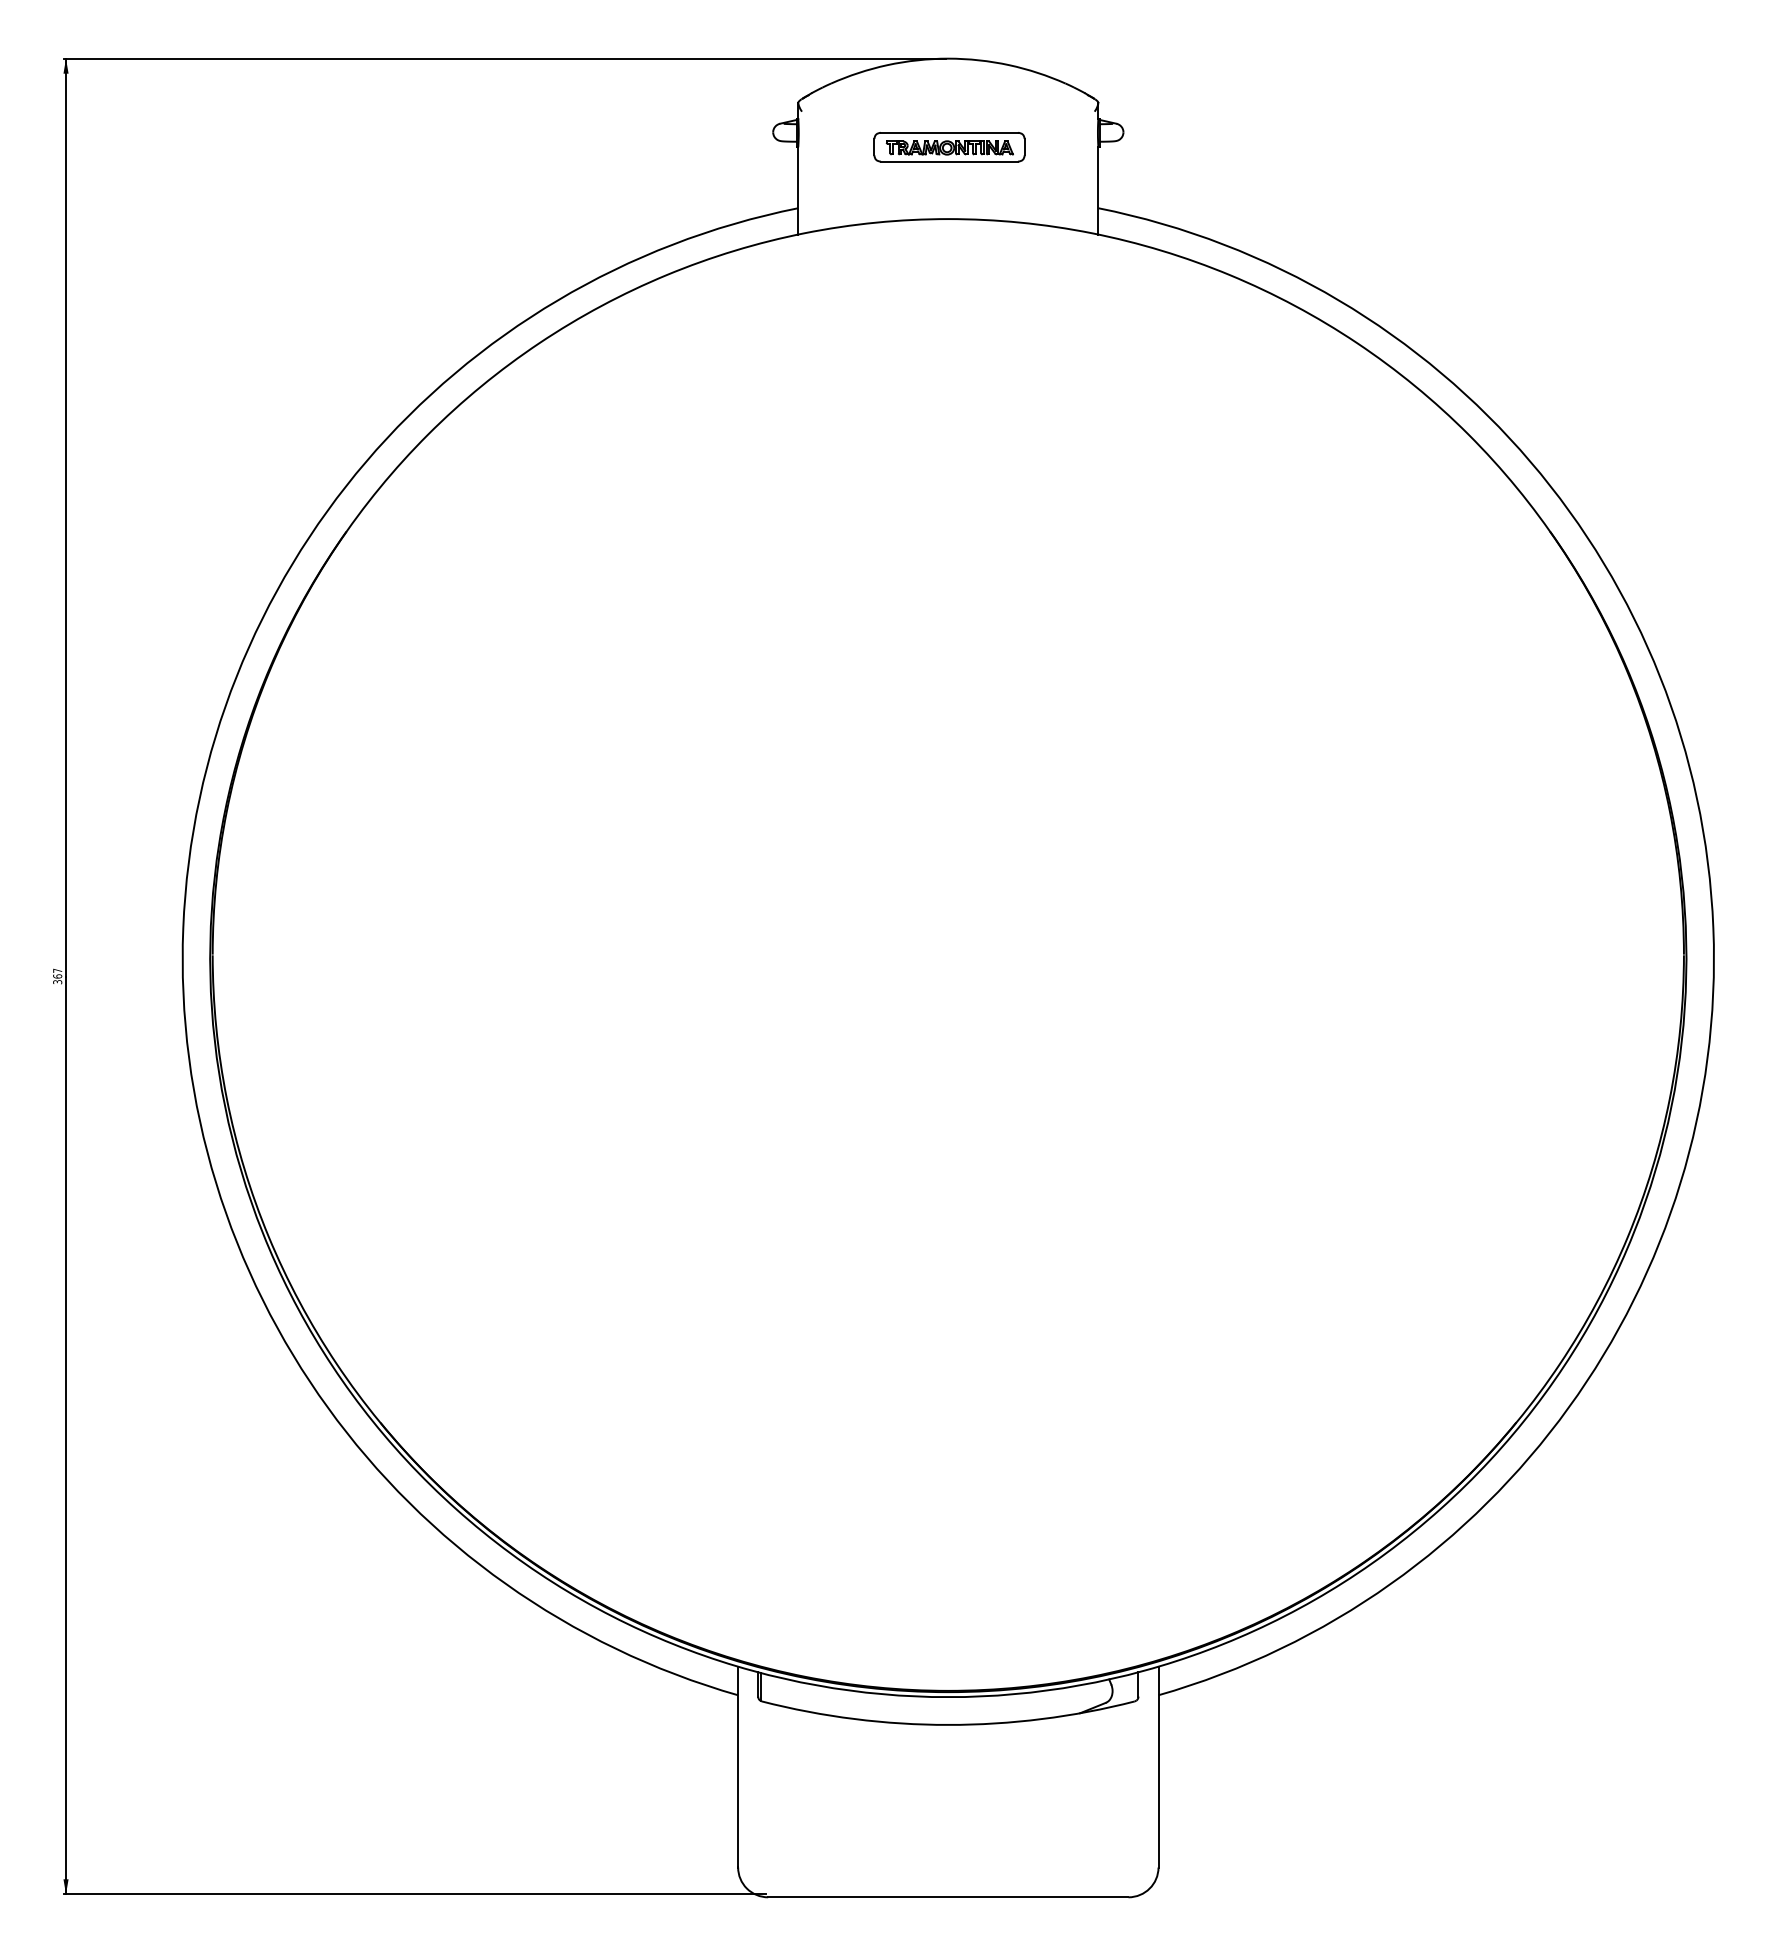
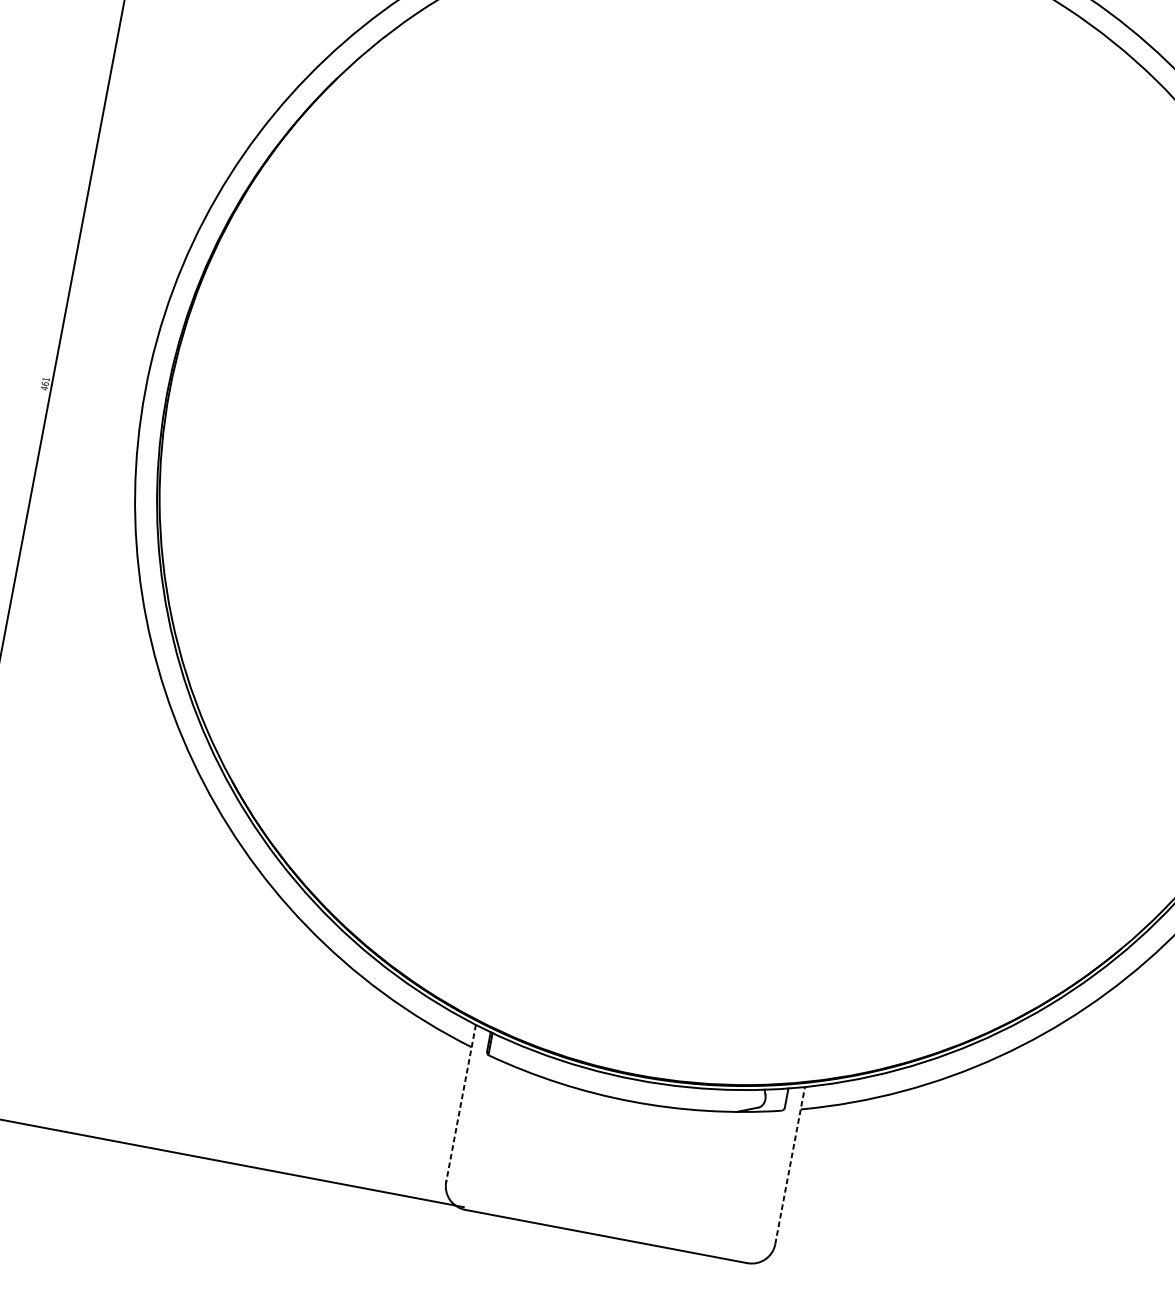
text: (57, 976) -> (45, 383), 367 -> 461
line: (738, 1767) -> (461, 1103), solid -> dashed
line: (1158, 1767) -> (790, 1165), solid -> dashed

